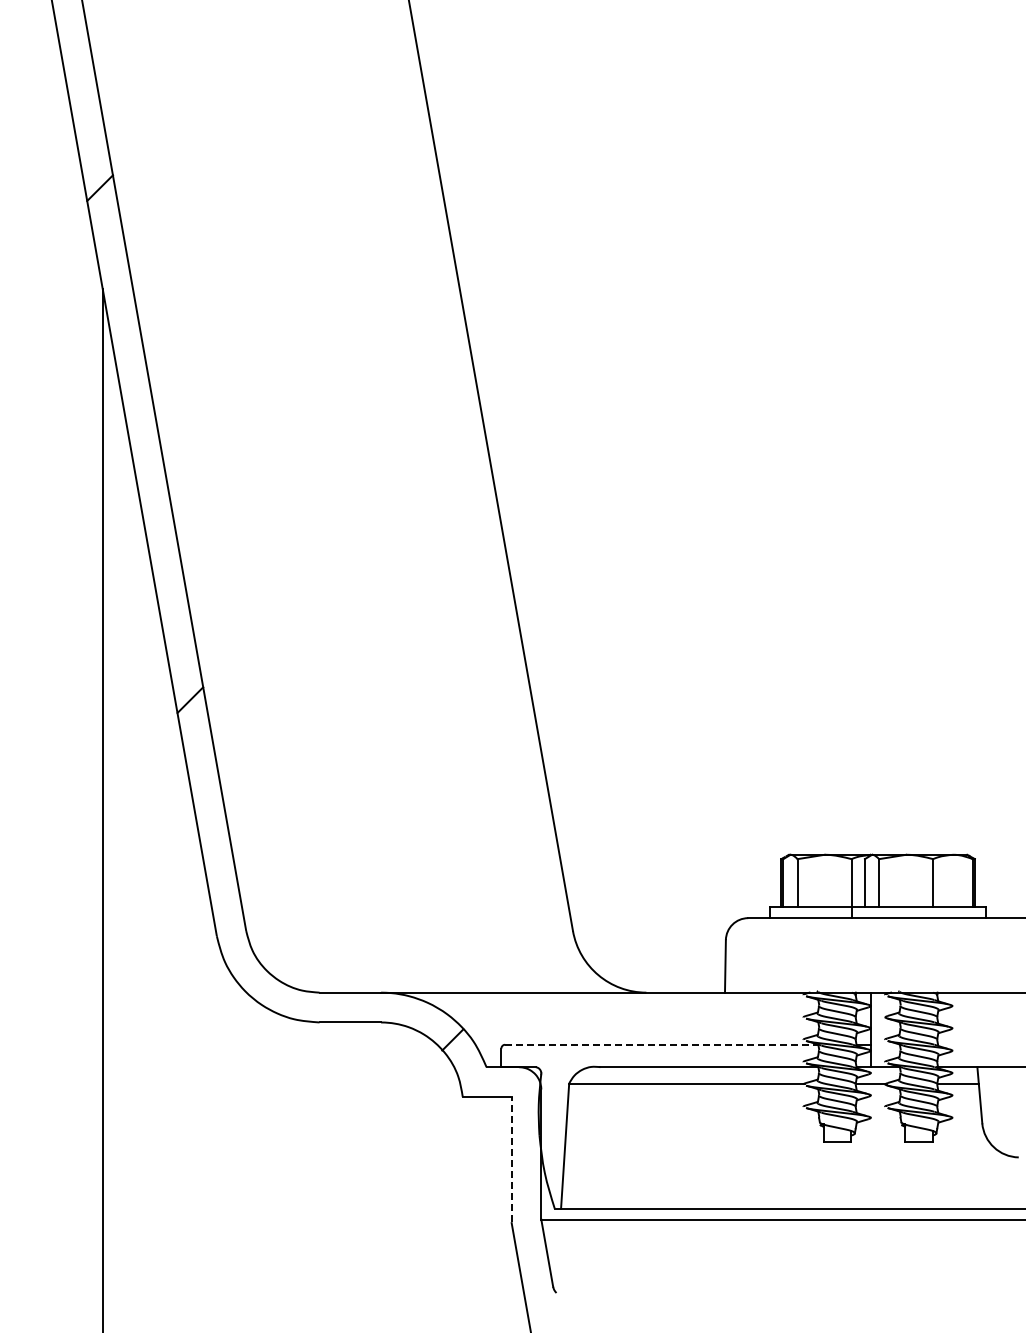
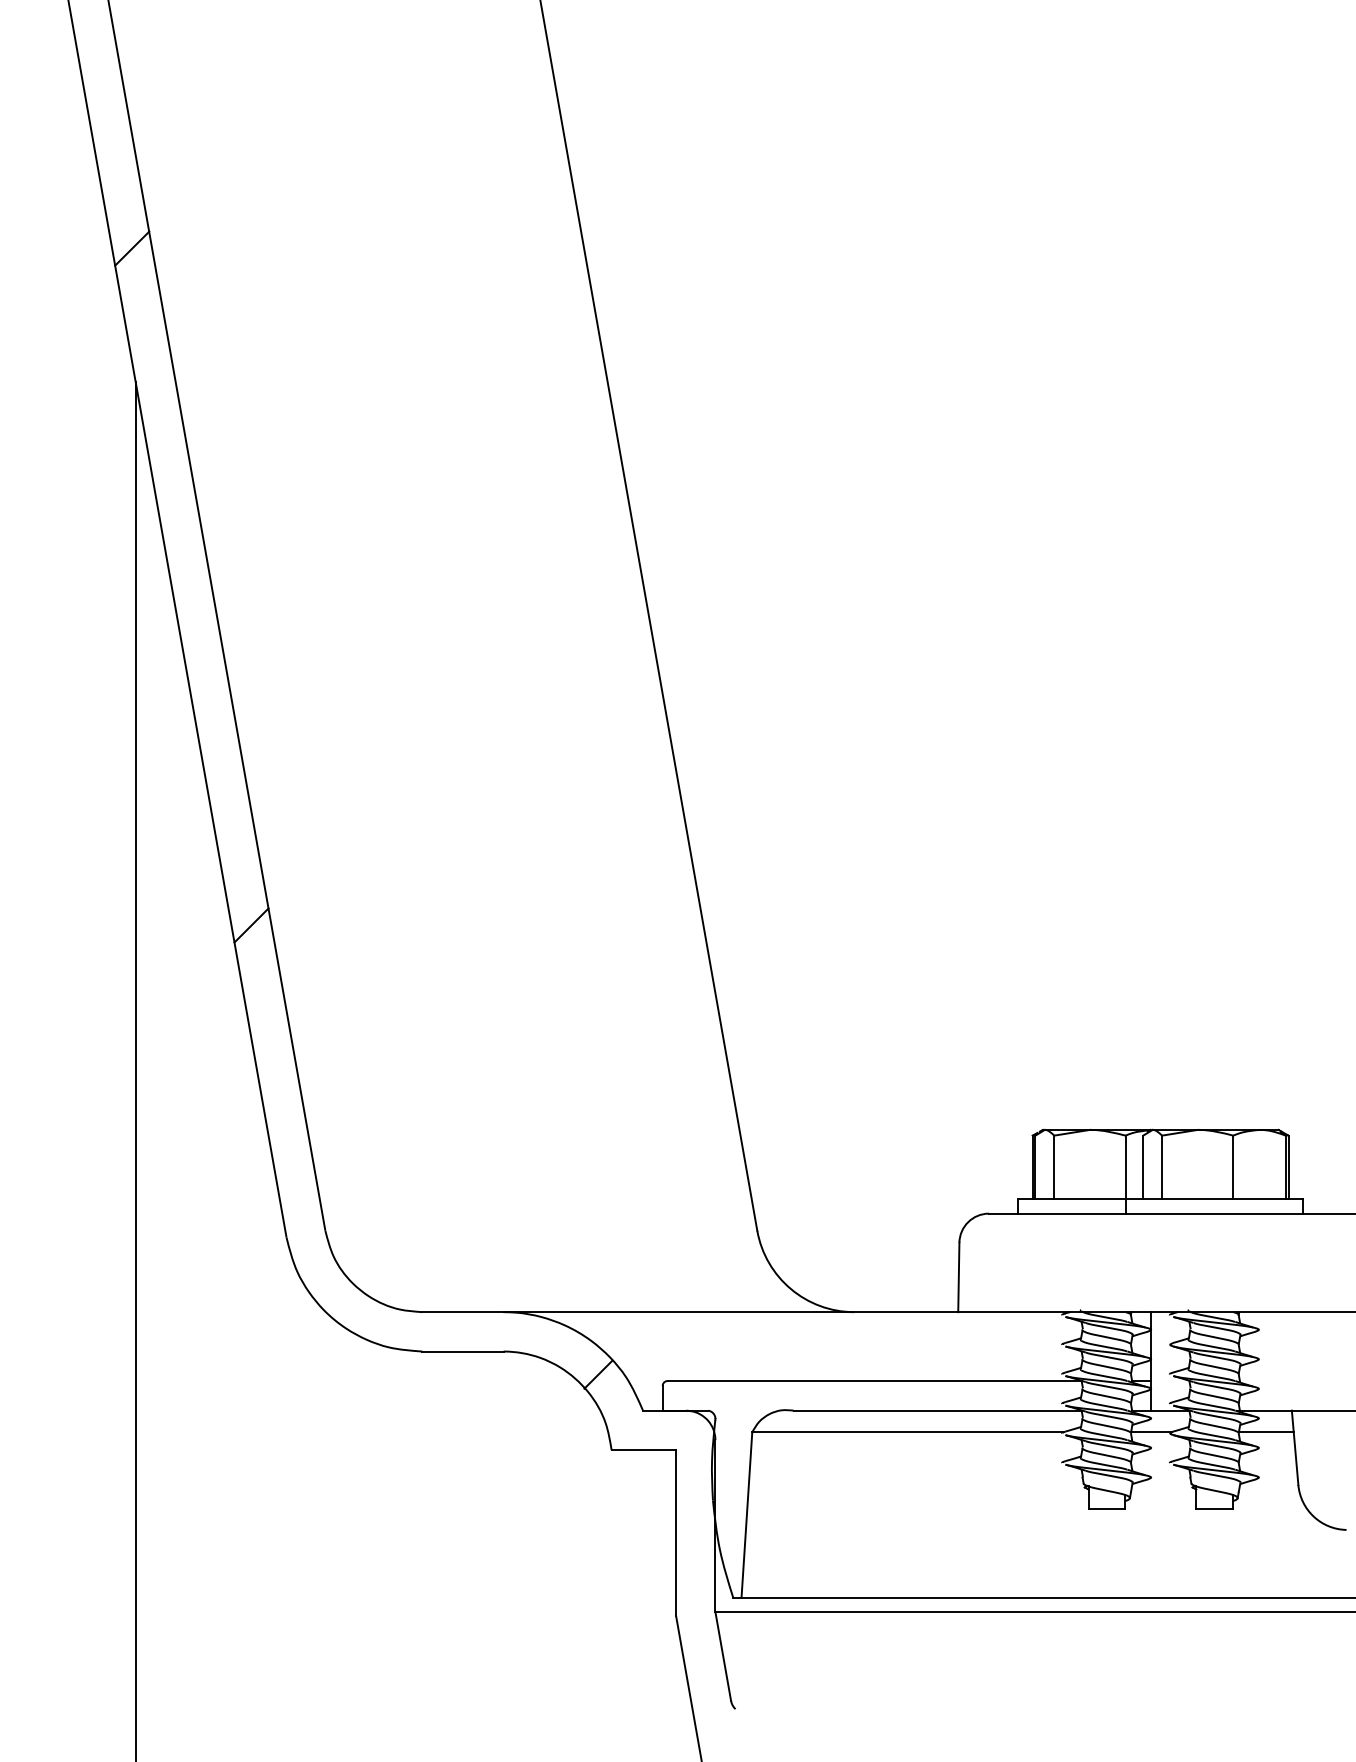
line: (661, 1044) -> (874, 1380), dashed -> solid
line: (511, 1159) -> (676, 1532), dashed -> solid

